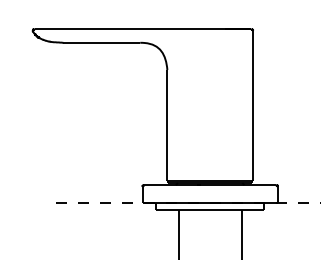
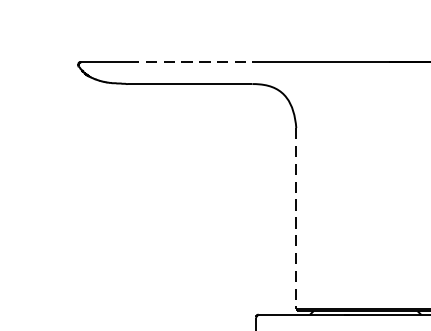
line: (102, 29) -> (191, 62), solid -> dashed
line: (167, 125) -> (296, 218), solid -> dashed

